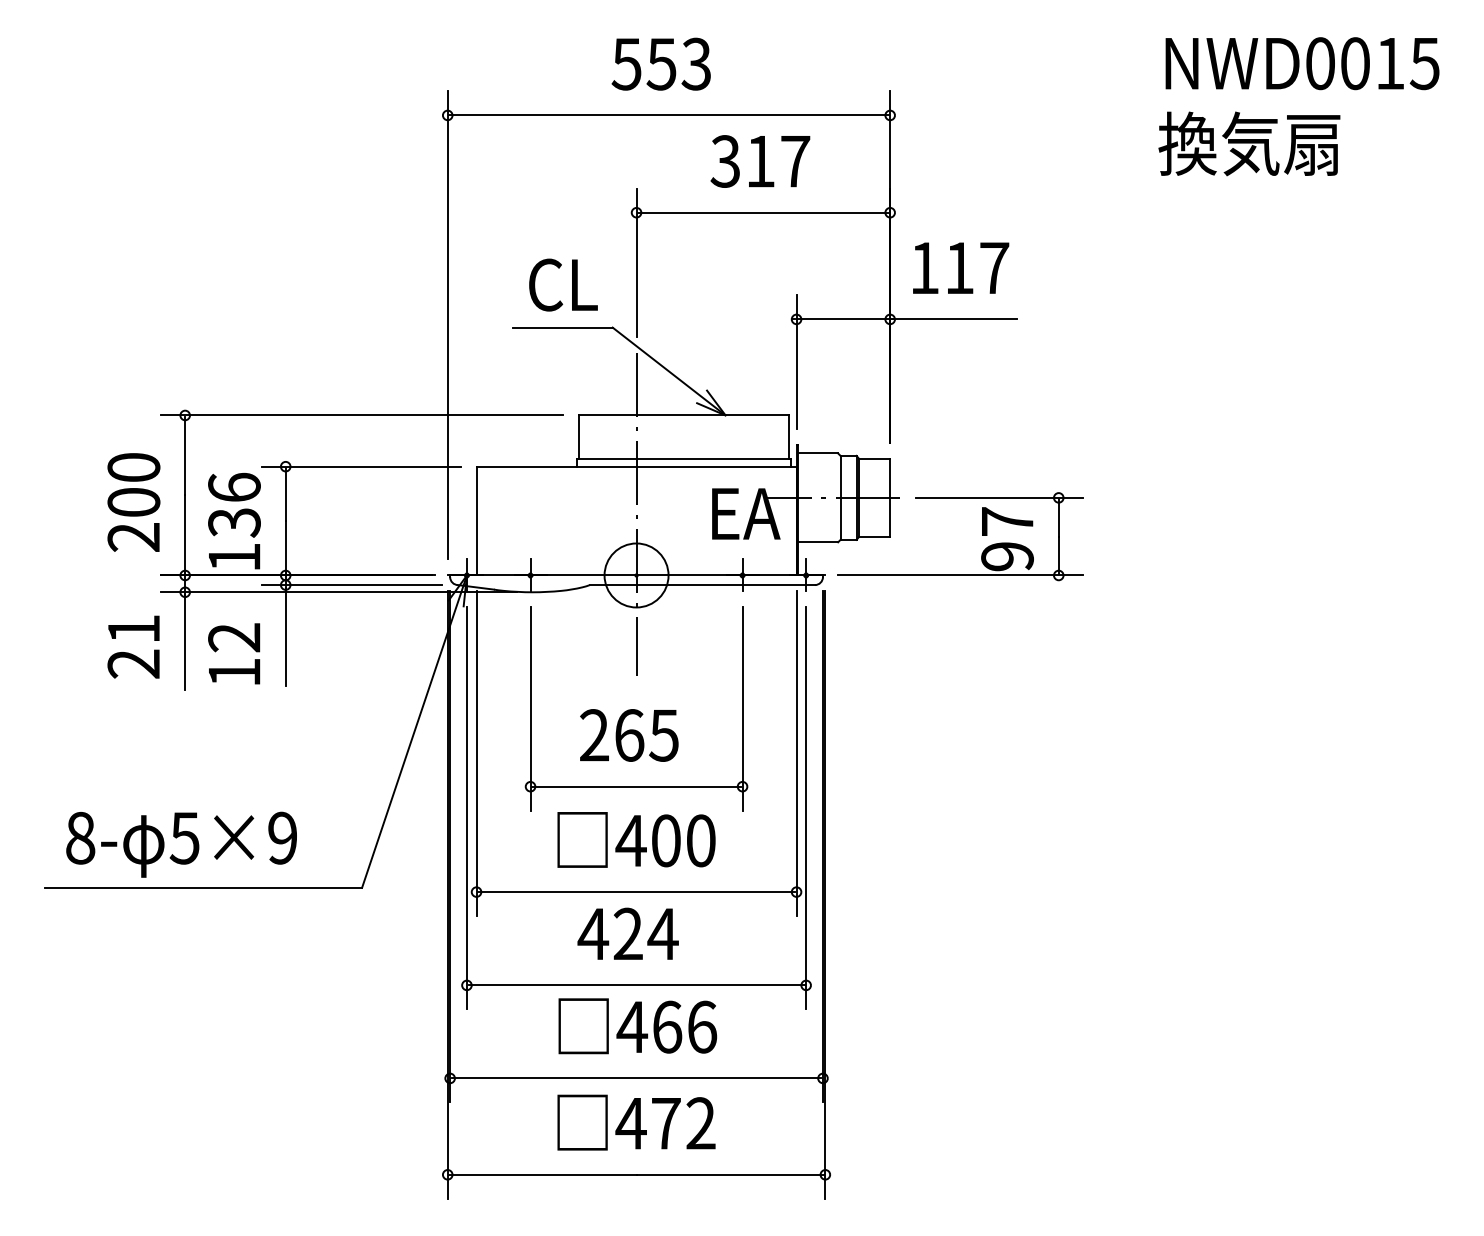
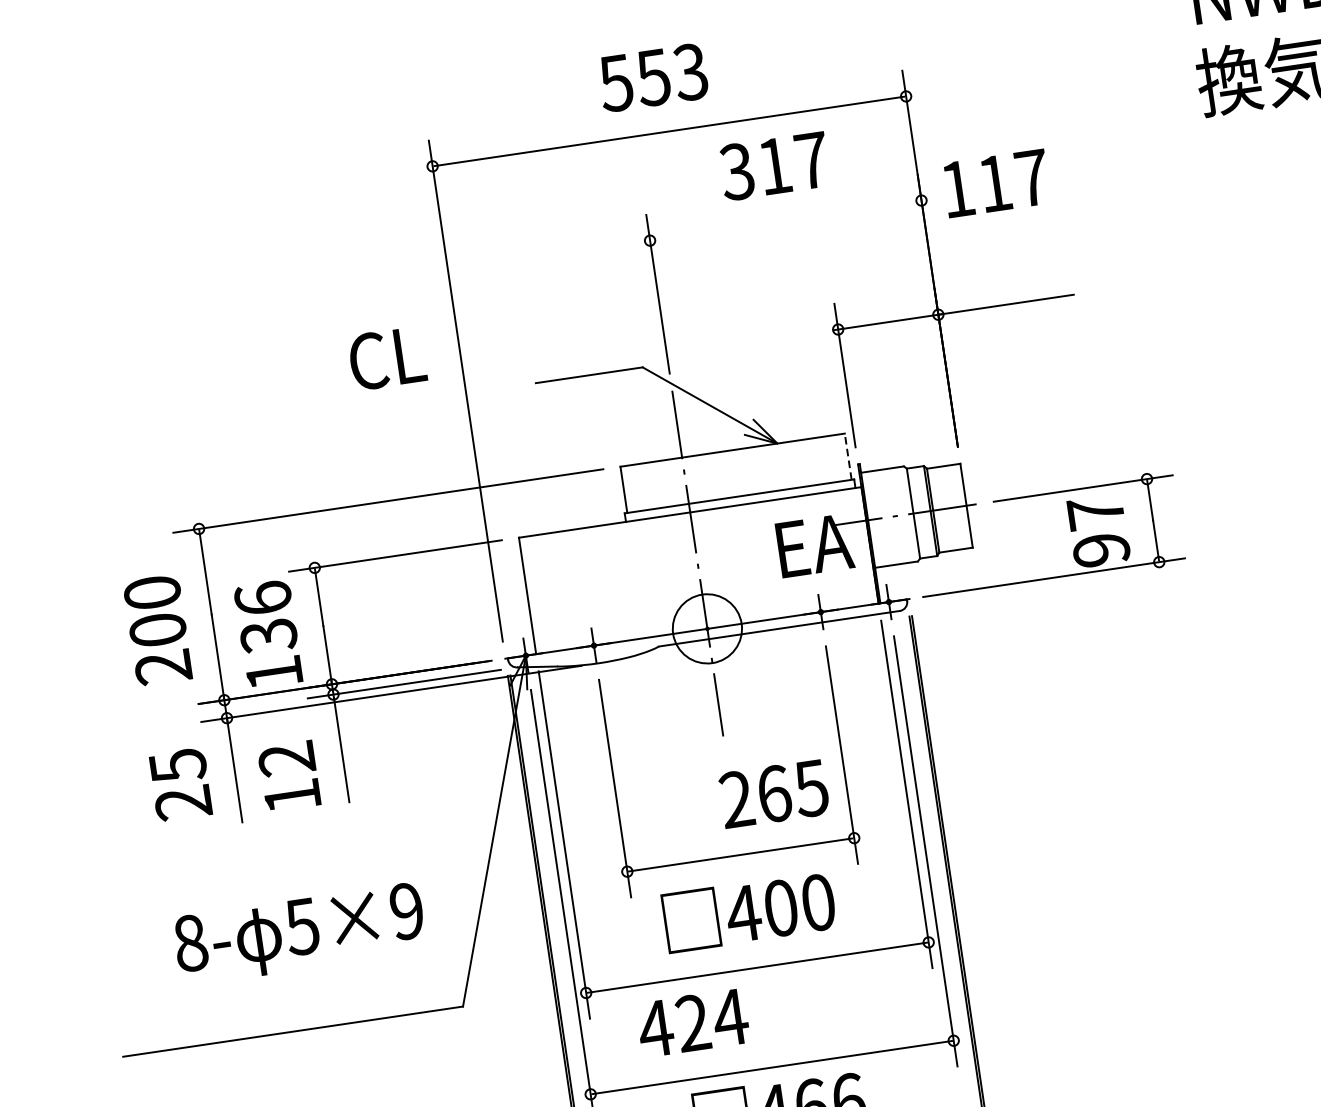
line: (763, 212) -> (785, 220), removed
text: (961, 267) -> (996, 182), moved
text: (563, 284) -> (387, 357), moved
line: (788, 437) -> (848, 457), solid -> dashed
text: (134, 629) -> (178, 766), 21 -> 25
text: (629, 735) -> (774, 793), moved
text: (181, 844) -> (299, 934), moved
text: (627, 933) -> (692, 1022), moved

